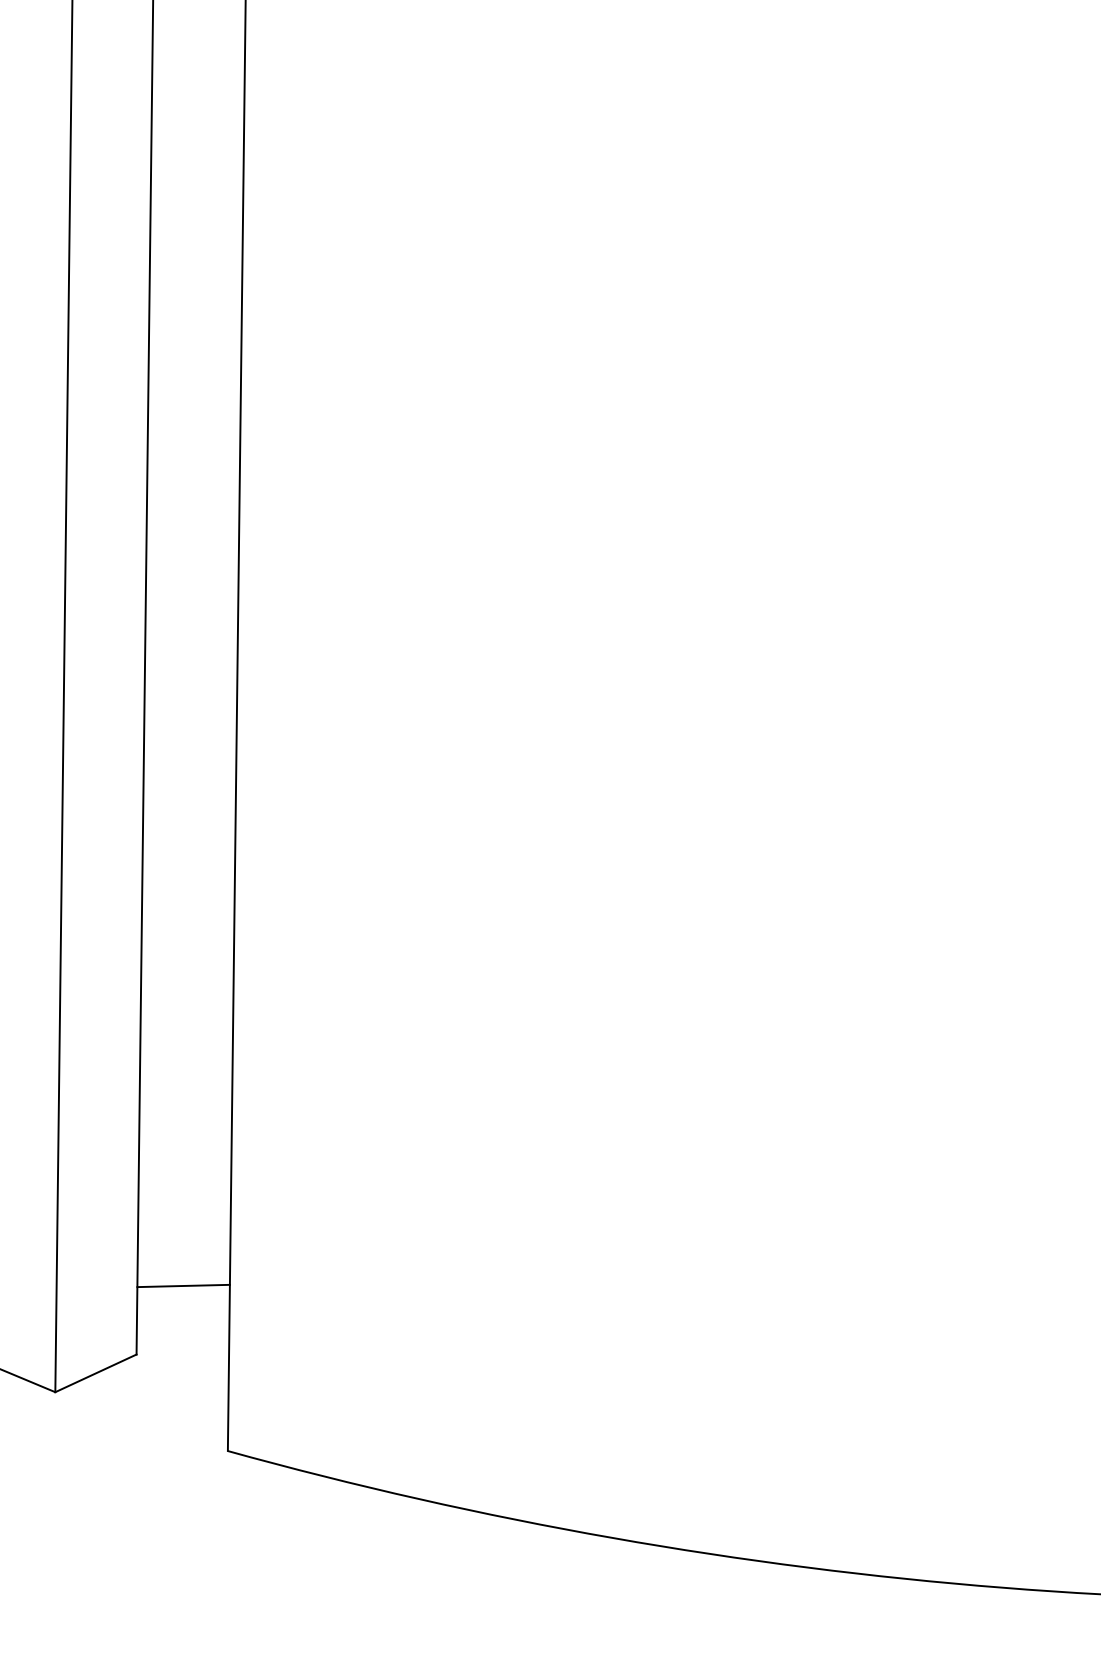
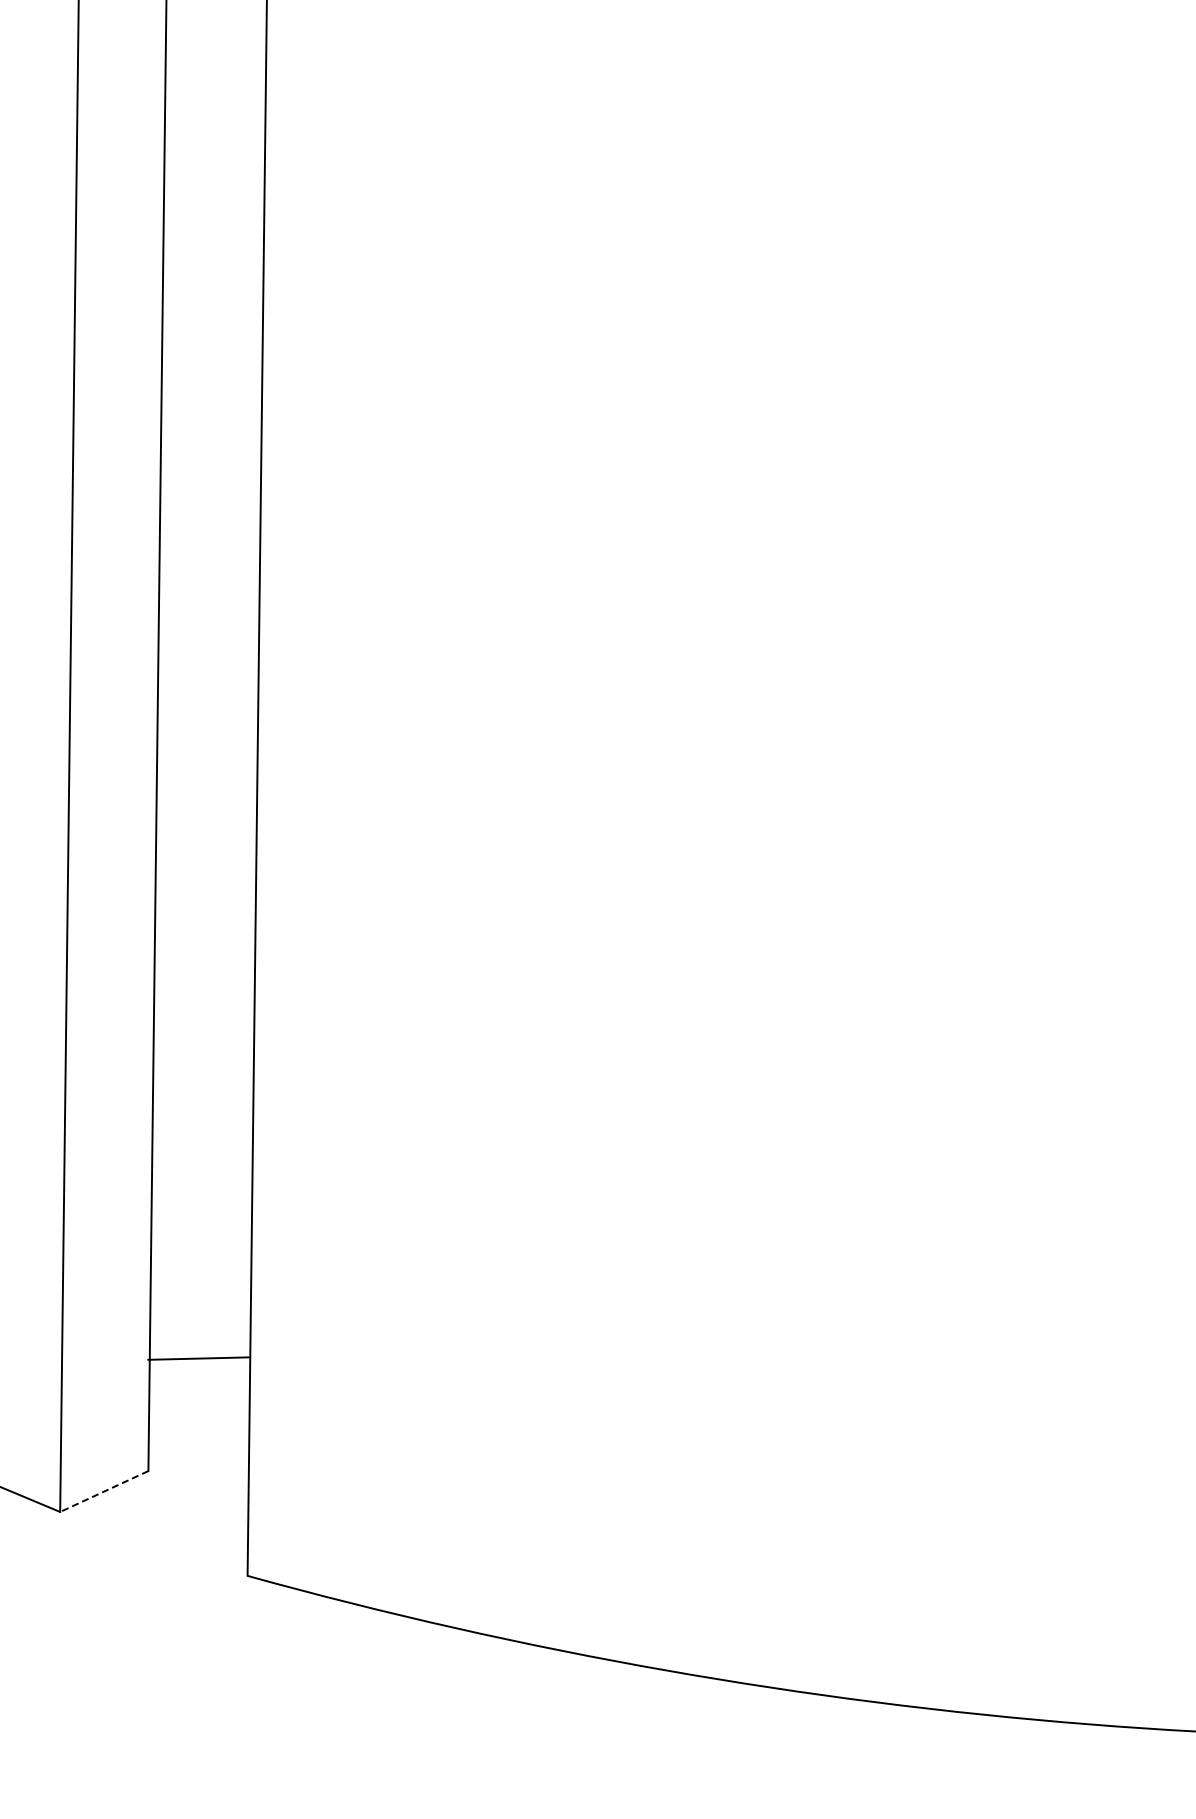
line: (183, 1285) -> (198, 1358), moved
line: (96, 1373) -> (104, 1491), solid -> dashed

